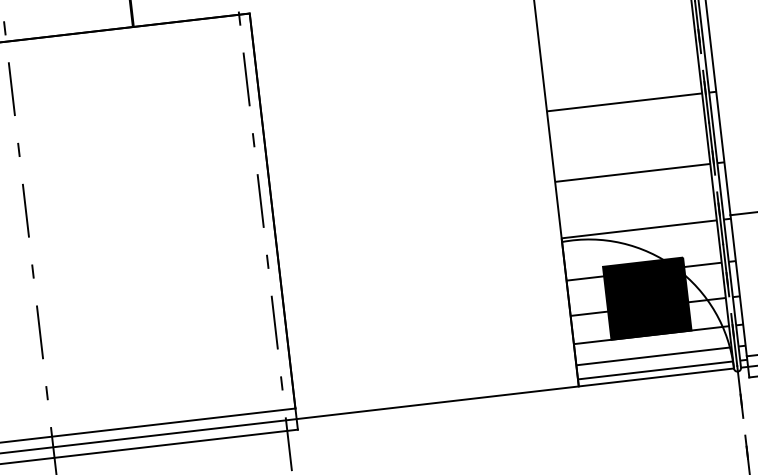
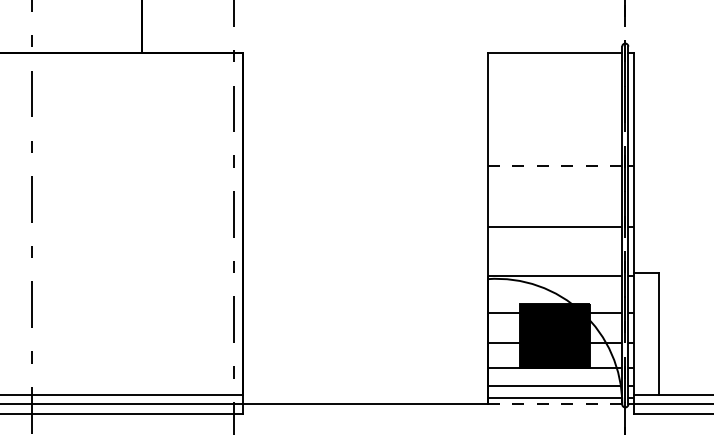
line: (625, 101) -> (555, 165), solid -> dashed
line: (657, 377) -> (555, 404), solid -> dashed

